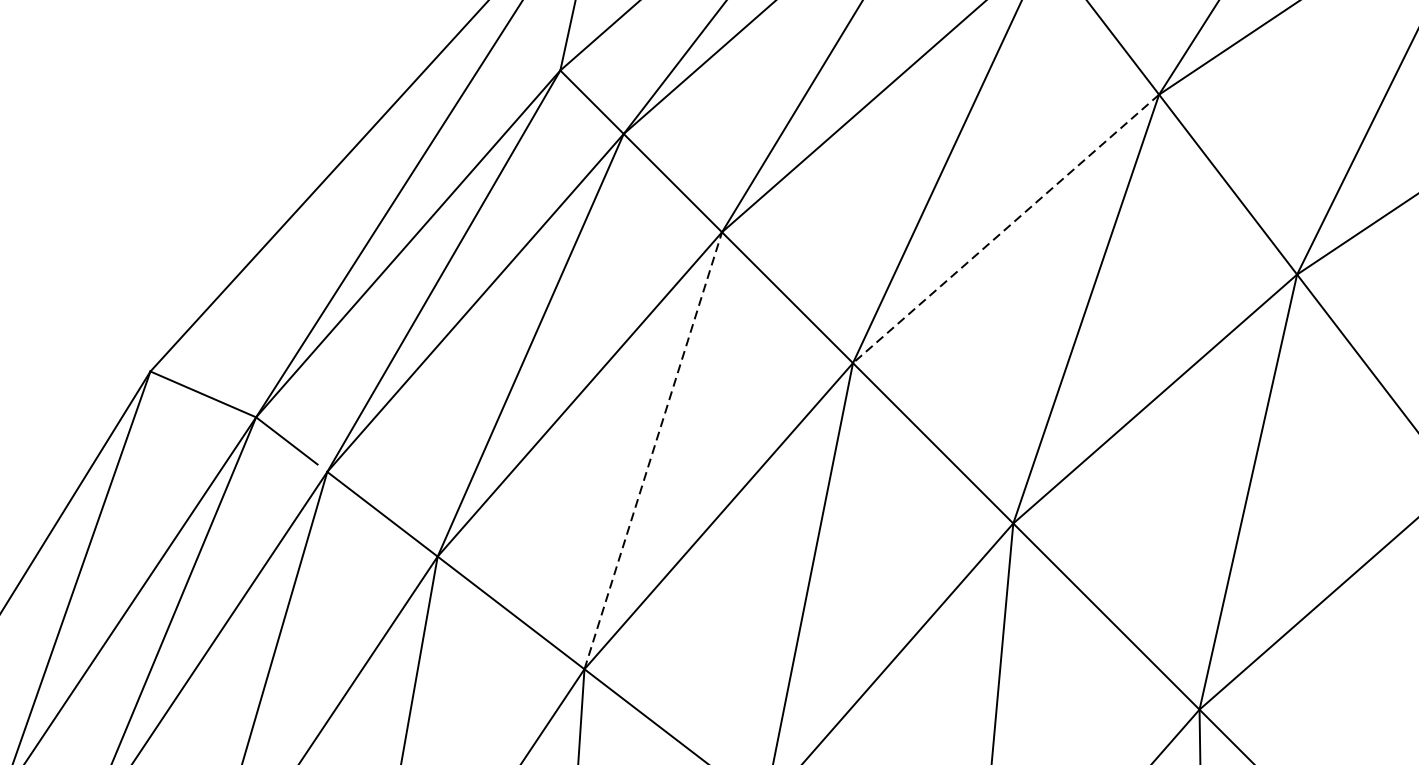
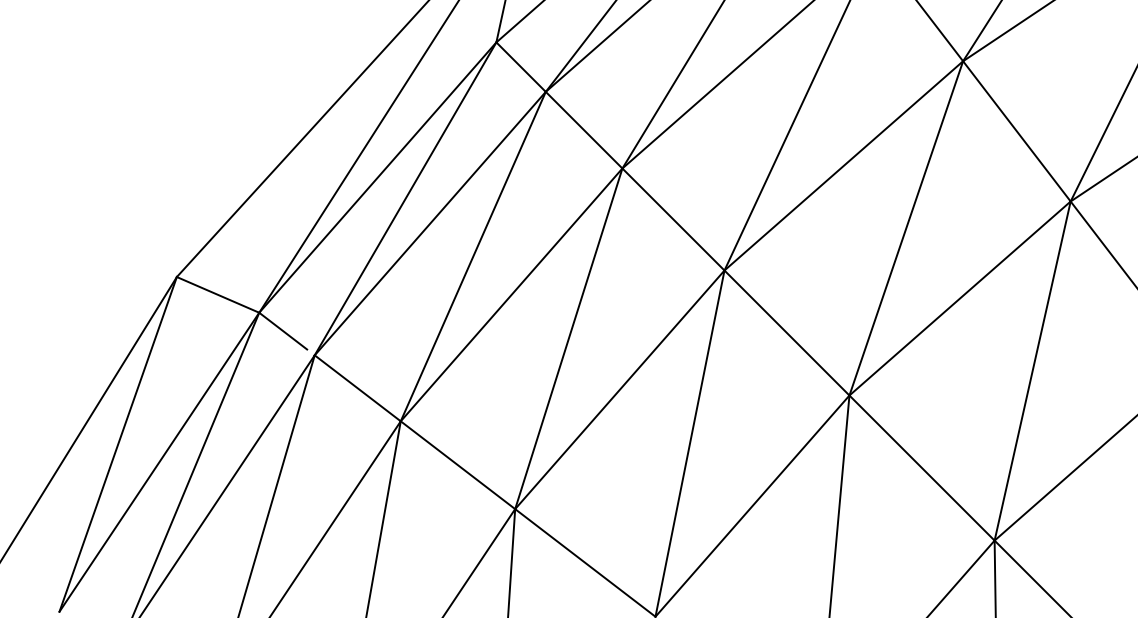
line: (1005, 228) -> (843, 165), dashed -> solid
line: (652, 450) -> (568, 338), dashed -> solid

